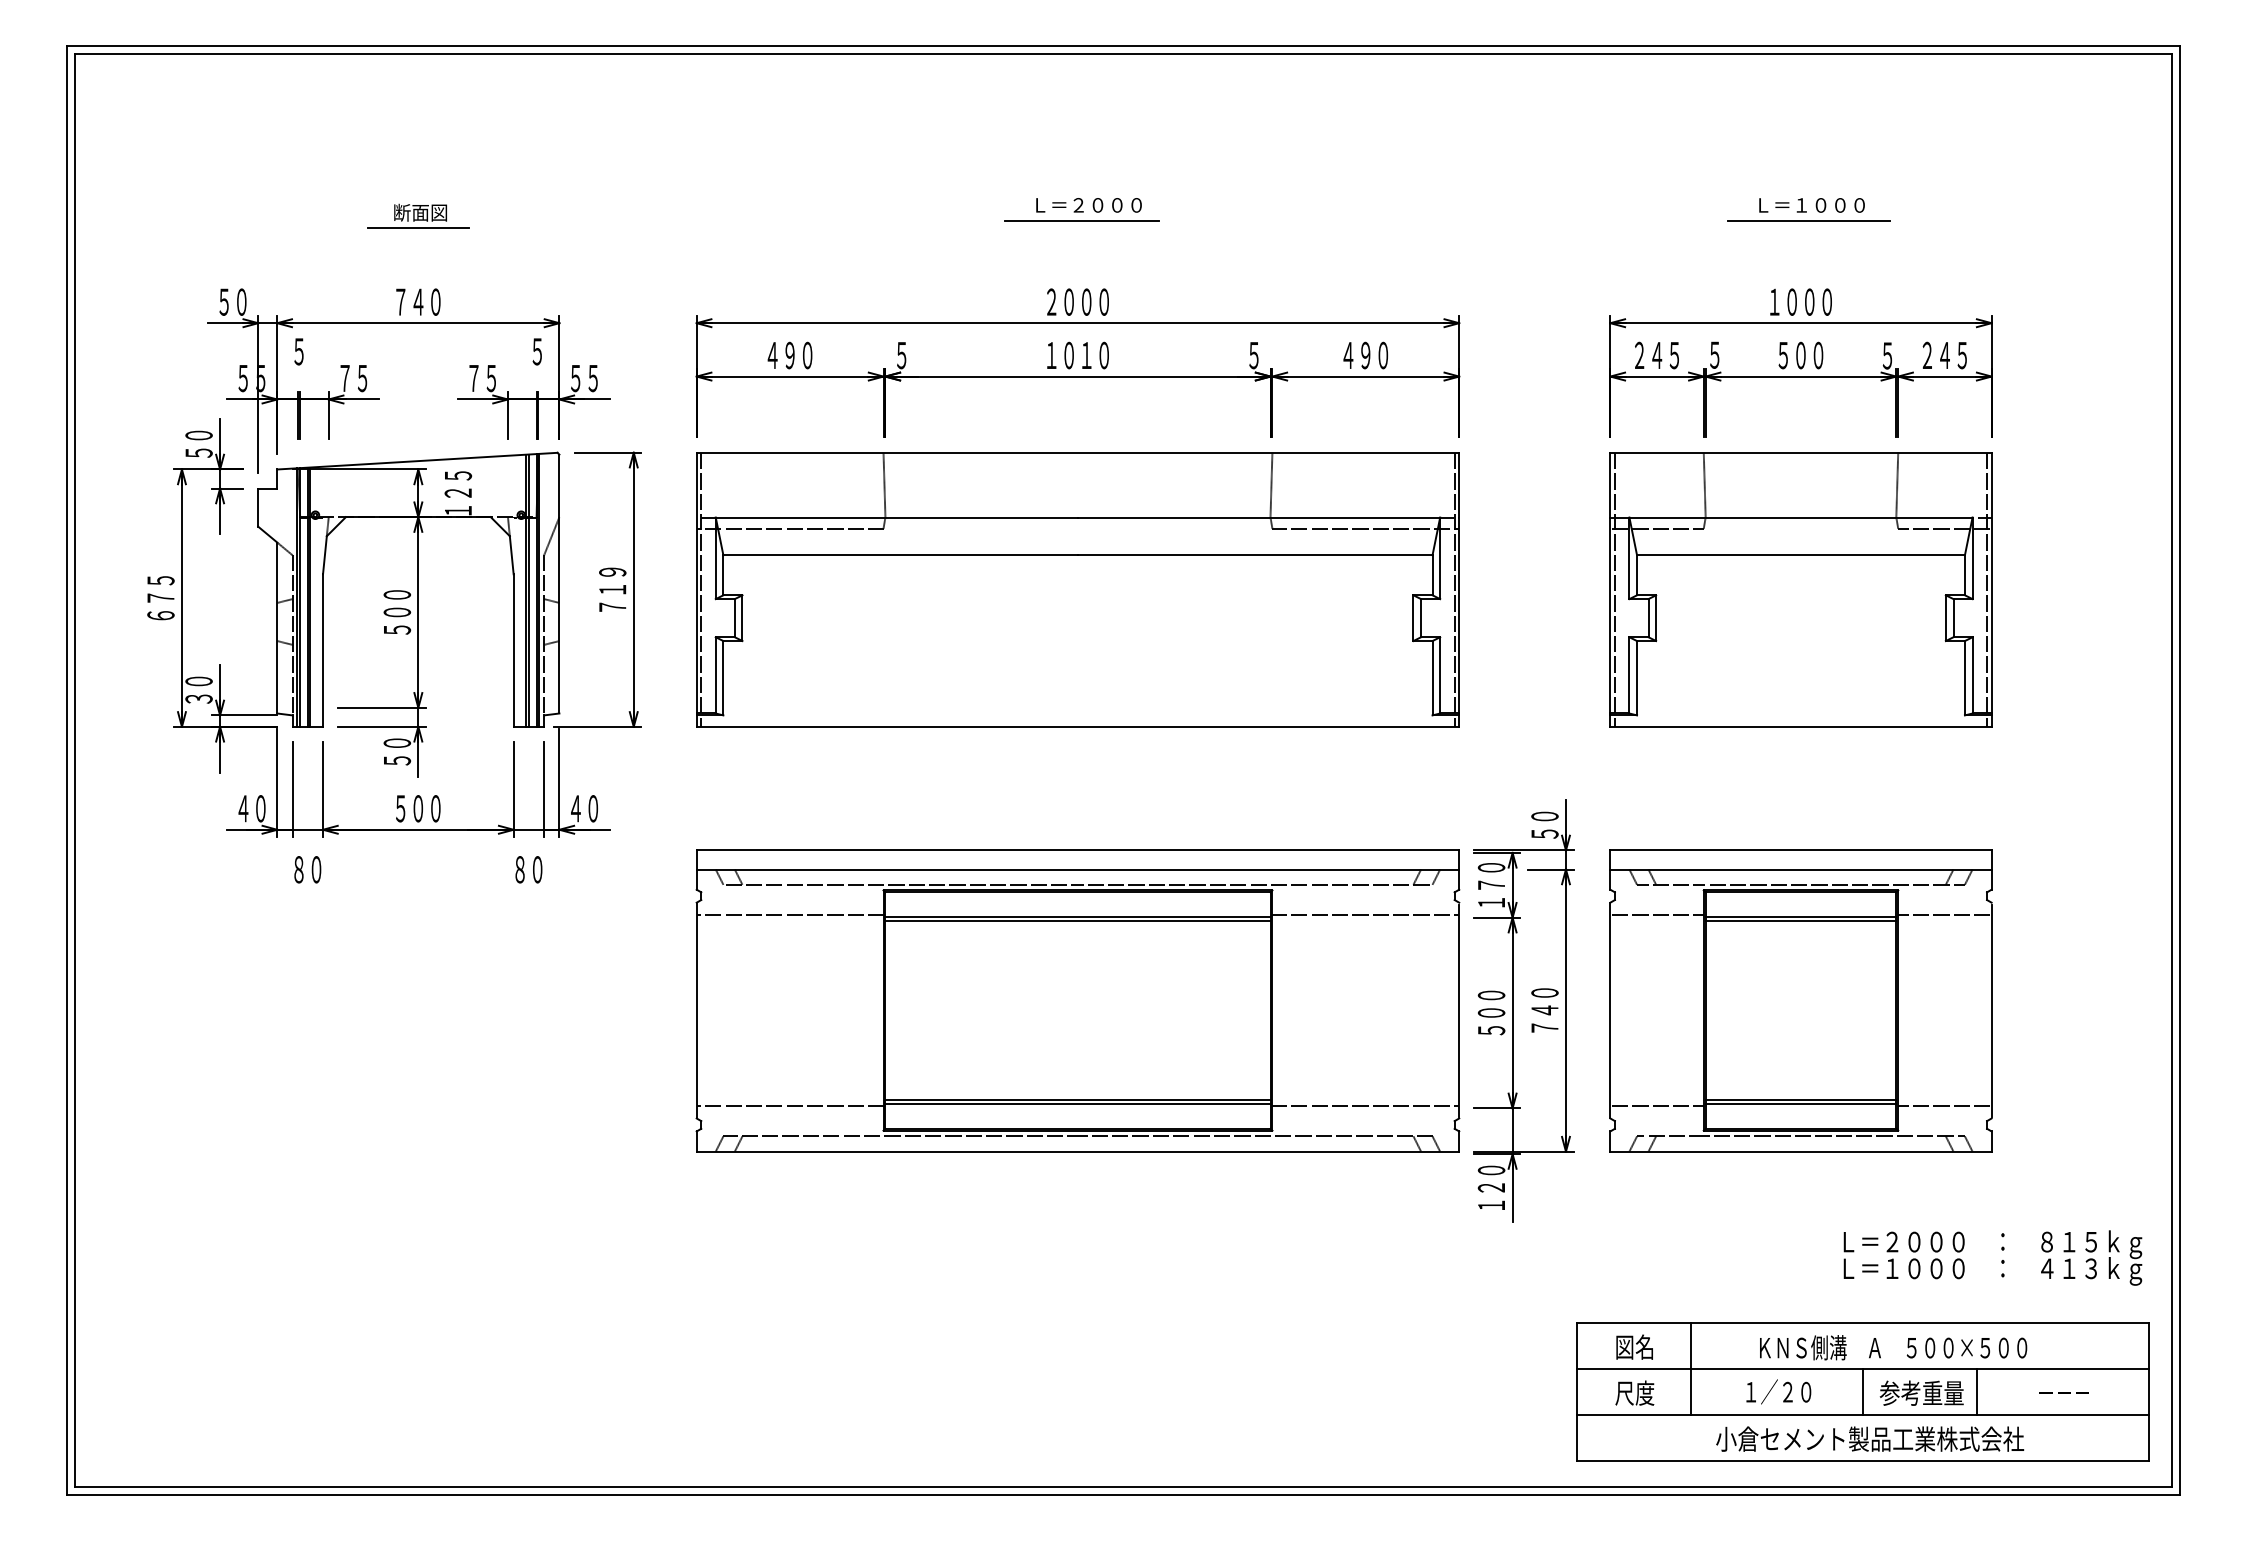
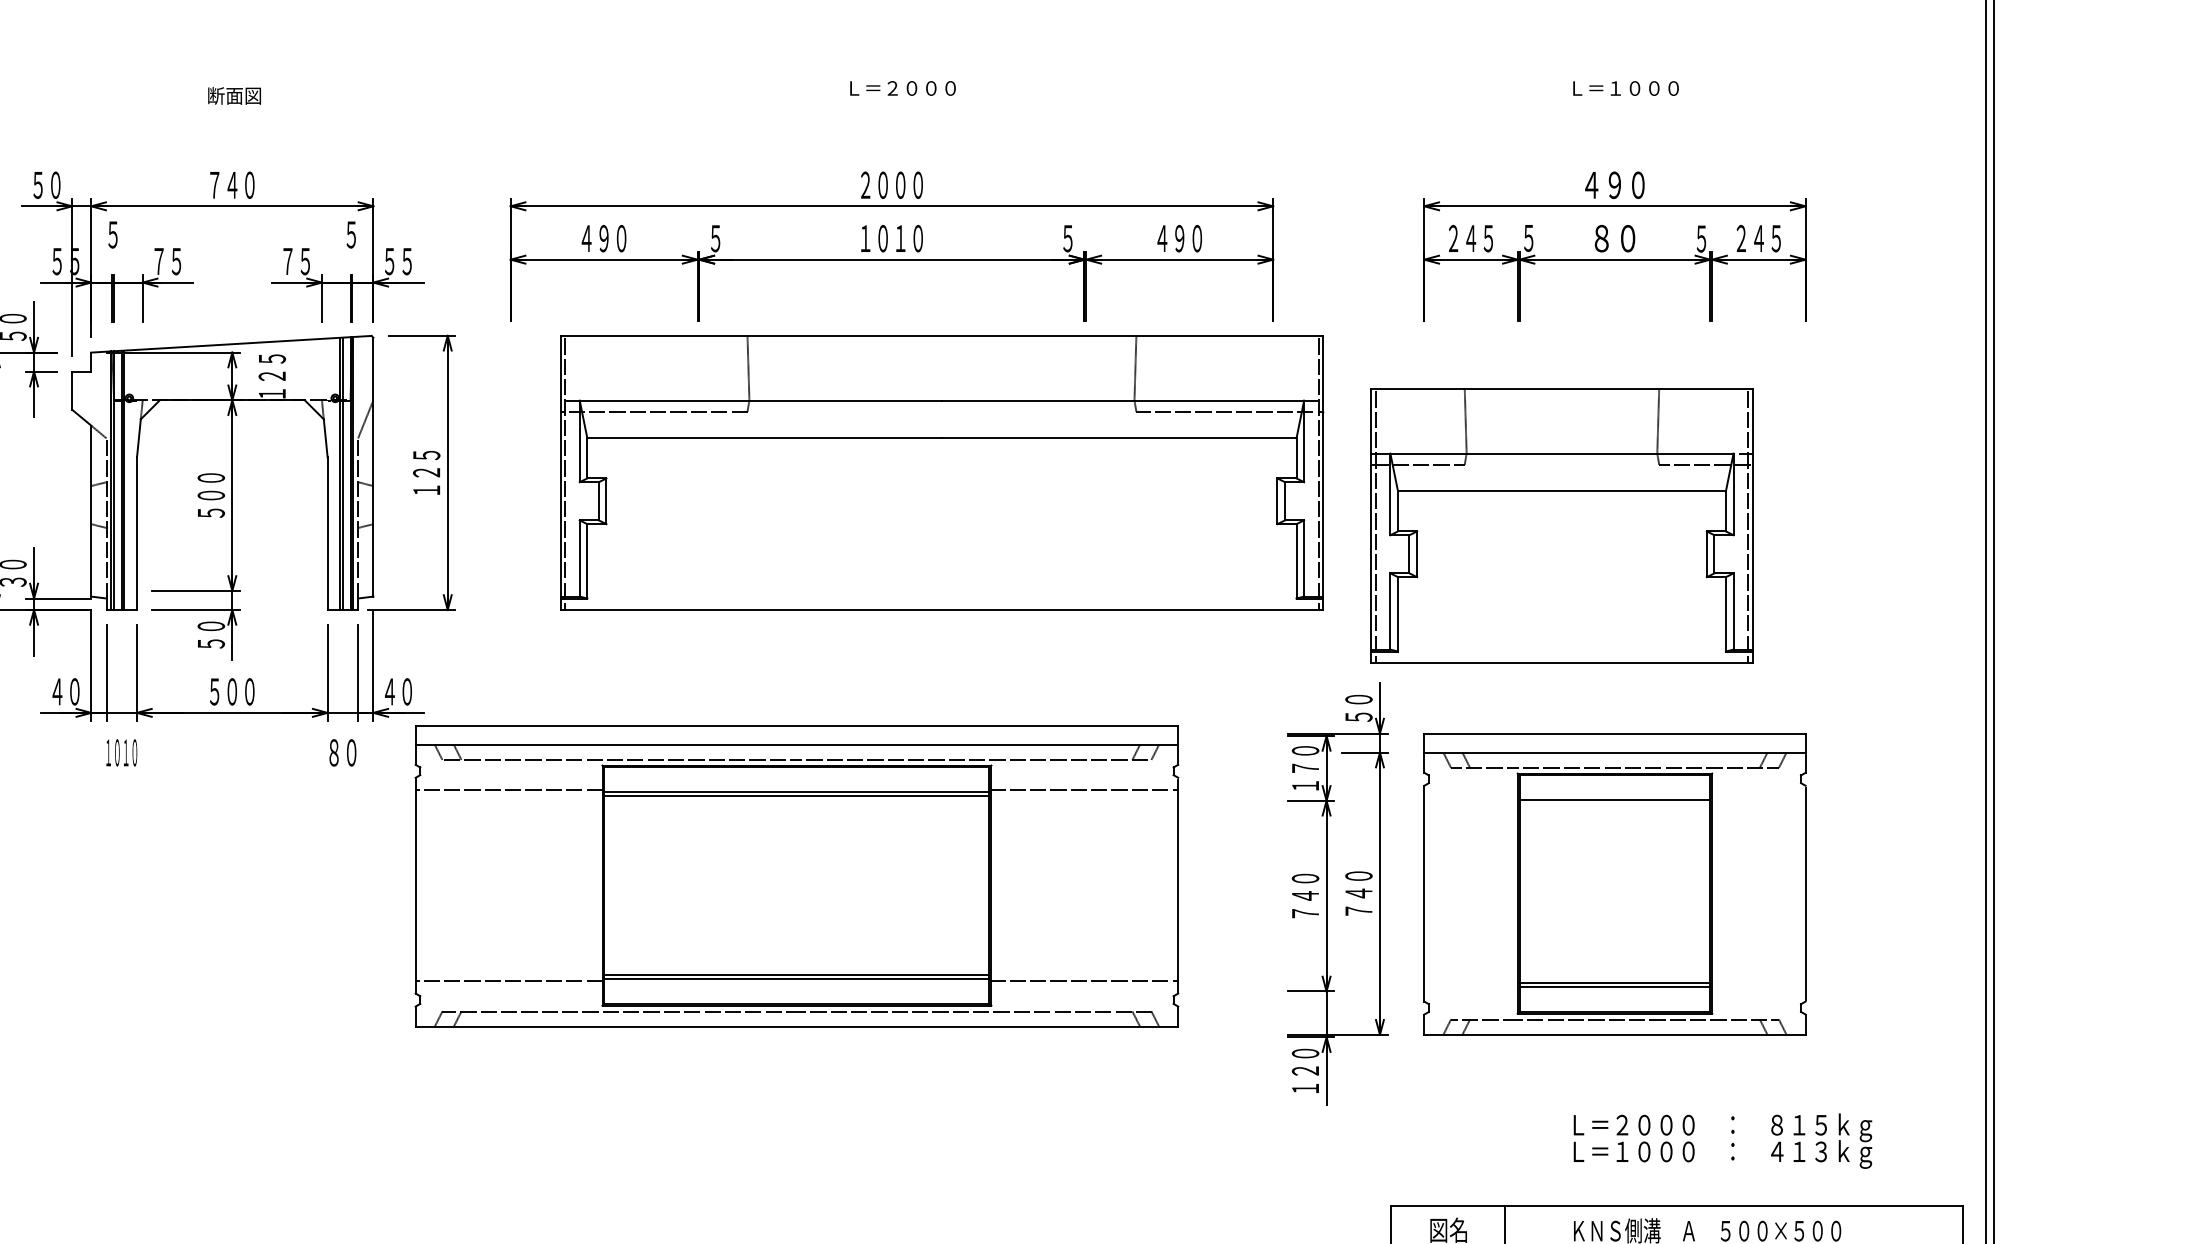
line: (1081, 220) -> (895, 103), removed
line: (1809, 220) -> (1623, 103), removed
line: (417, 228) -> (231, 111), removed
text: (1800, 301) -> (1614, 184), １０００ -> ４９０
text: (1800, 355) -> (1614, 238), ５００ -> ８０
text: (612, 589) -> (426, 472), ７１９ -> １２５
part: (1077, 589) -> (941, 472), moved
part: (1800, 589) -> (1561, 525), moved
text: (307, 869) -> (121, 752), ８０ -> １０１０
line: (1656, 915) -> (1470, 798), removed
line: (1944, 915) -> (1758, 798), removed
line: (1800, 920) -> (1614, 803), removed
part: (1077, 1000) -> (796, 875), moved
text: (1491, 1021) -> (1305, 904), ５００ -> ７４０
line: (1656, 1105) -> (1470, 988), removed
line: (1944, 1105) -> (1758, 988), removed
text: (1992, 1257) -> (1722, 1140), moved

